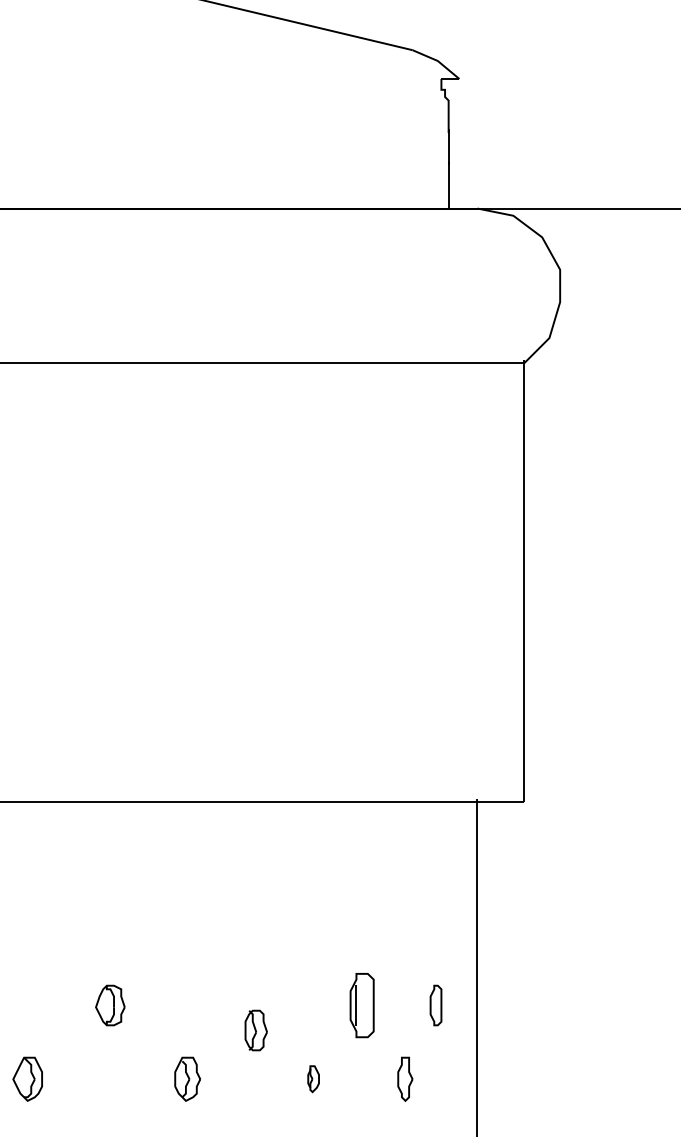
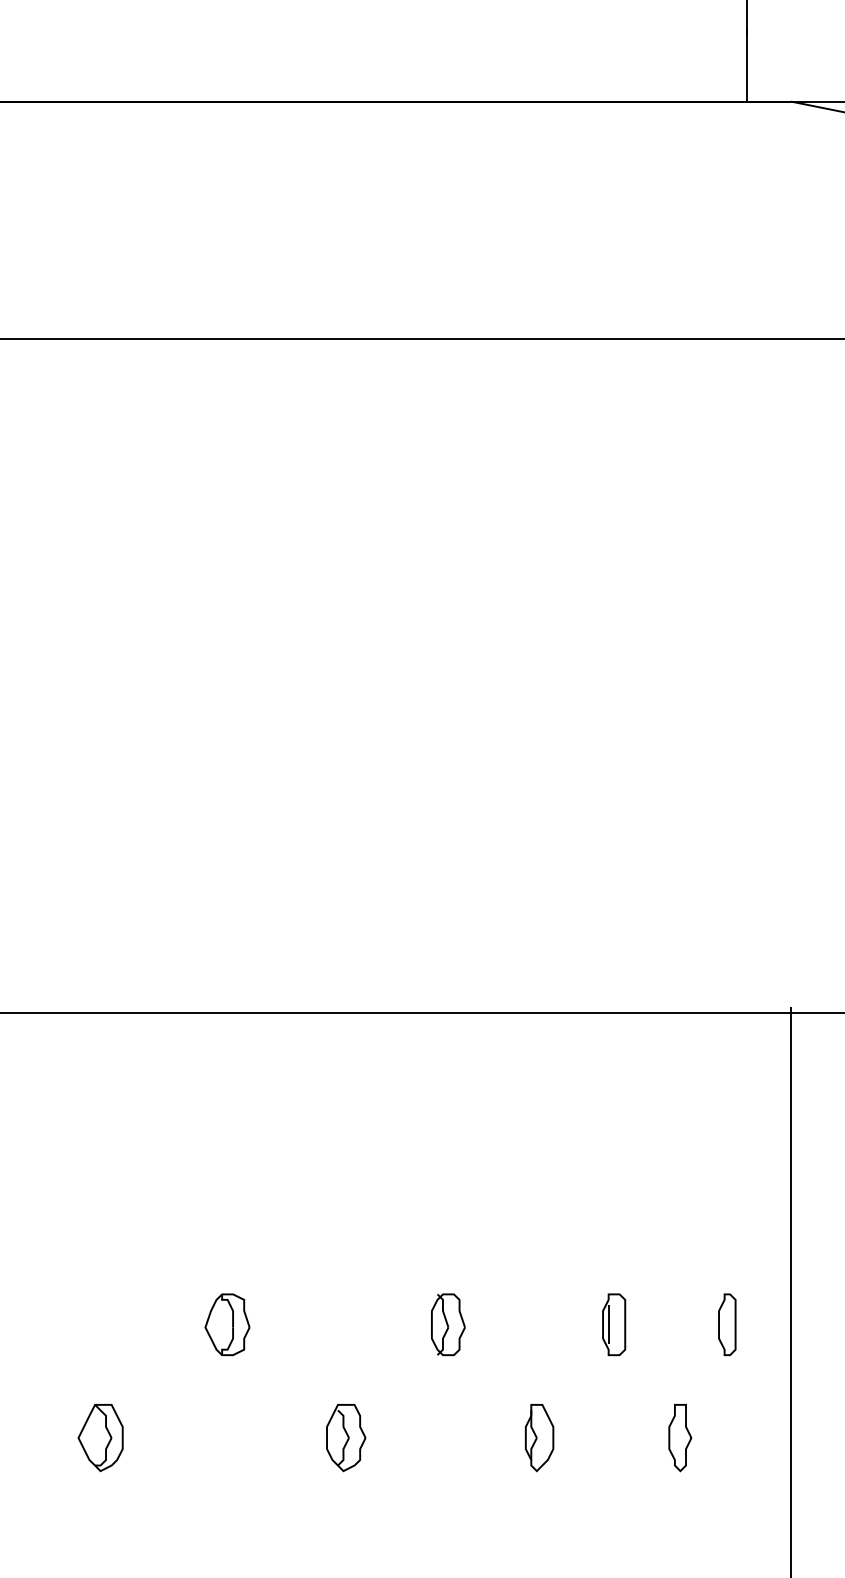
part: (362, 1005) -> (614, 1324), size x0.62
part: (255, 1030) -> (447, 1324), moved
part: (313, 1078) -> (539, 1436), size x1.67

